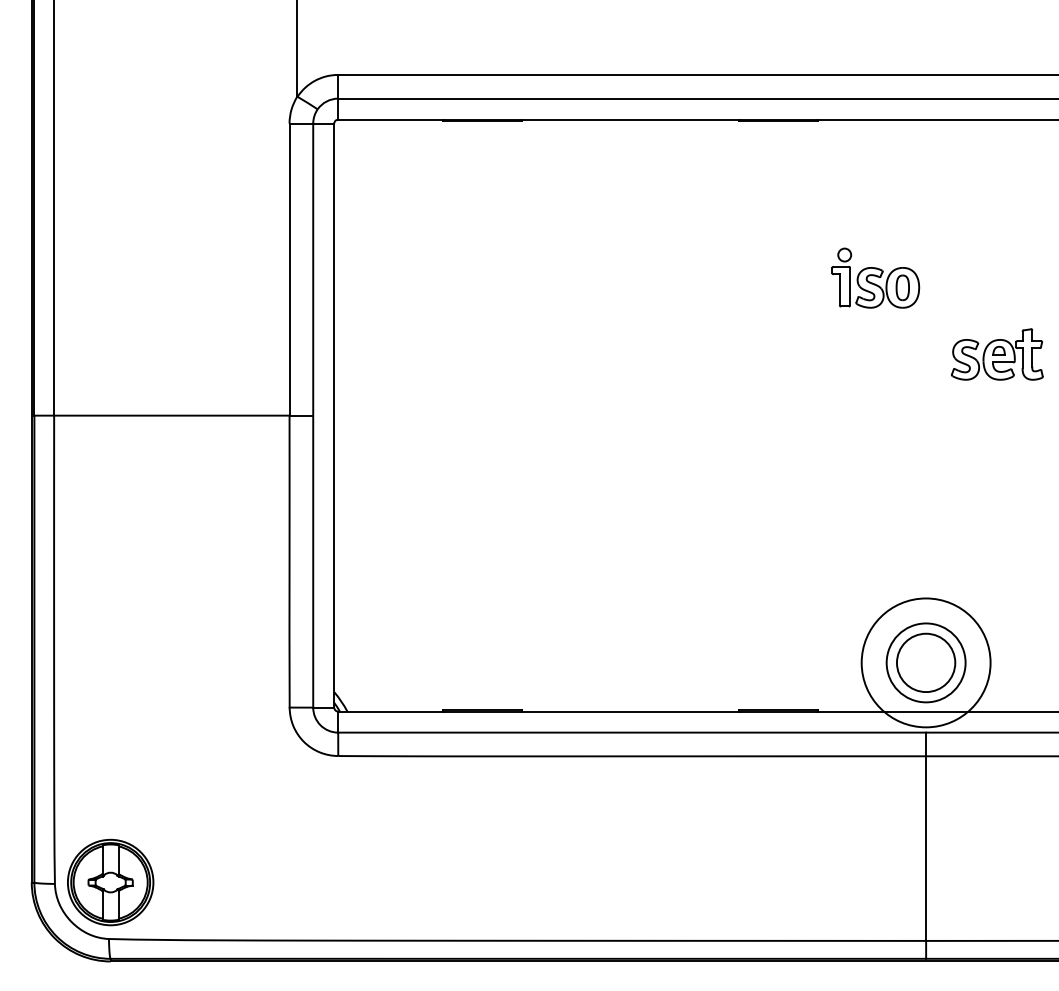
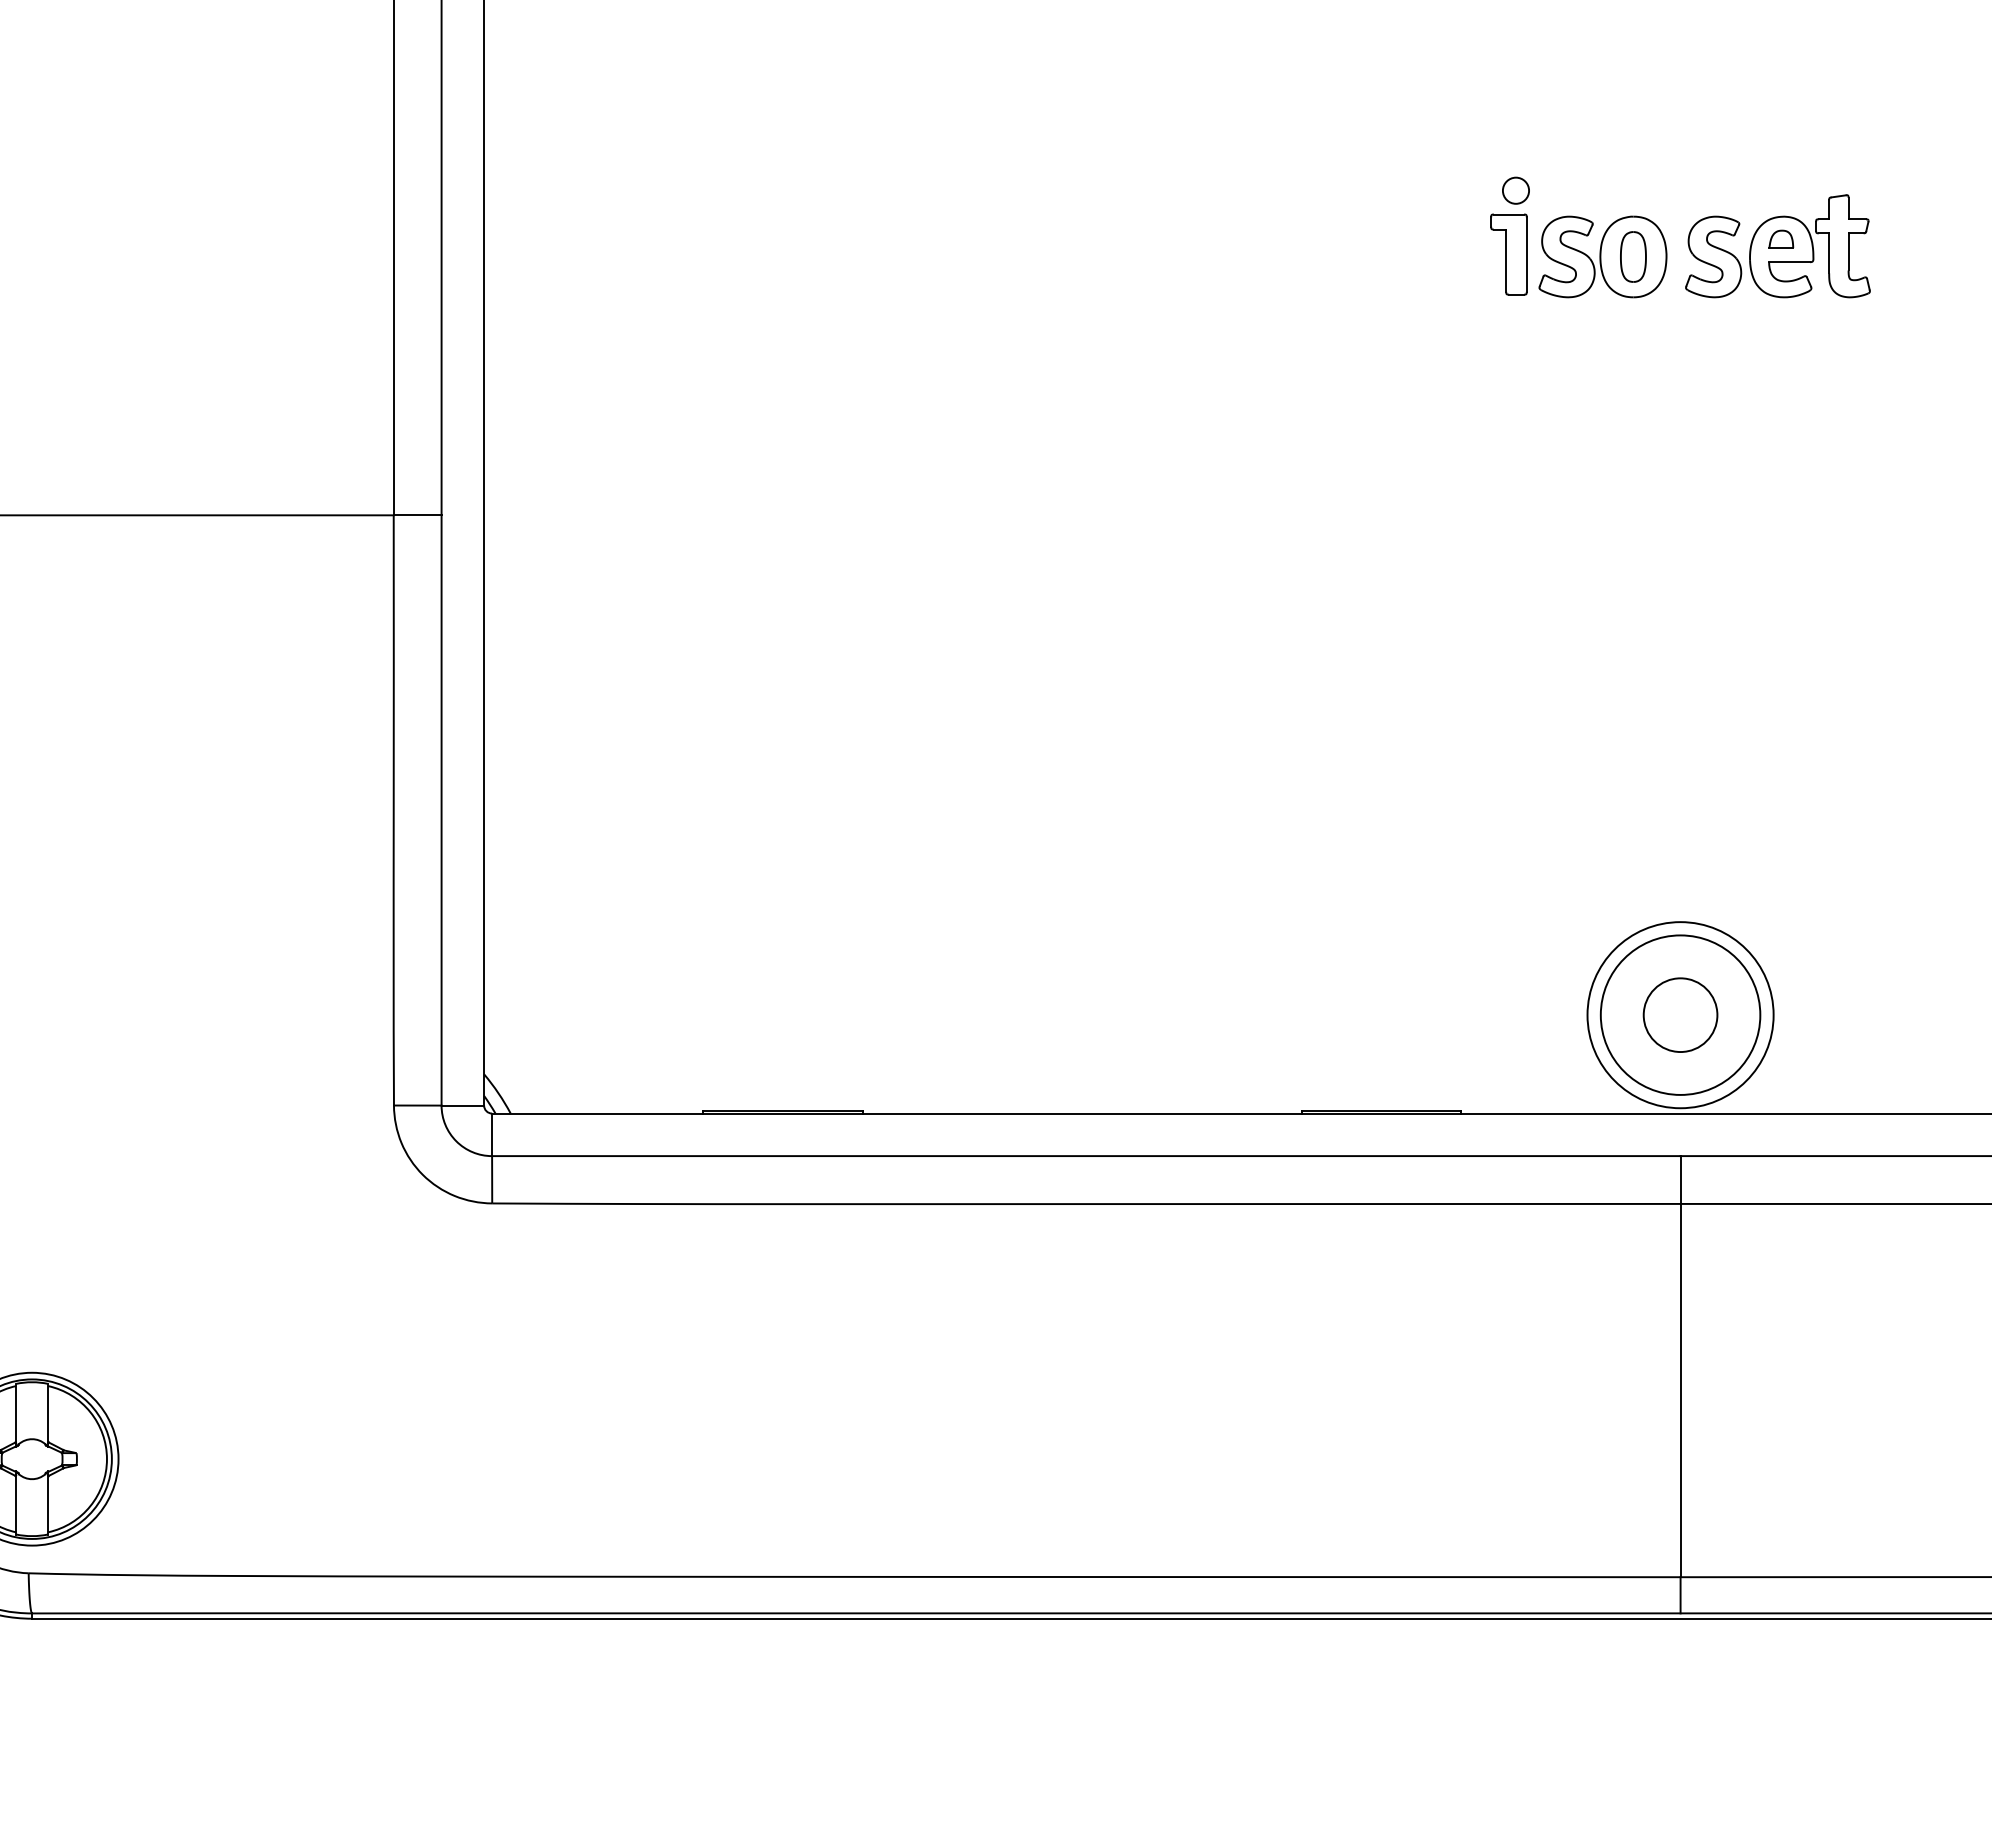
part: (997, 354) -> (1778, 246), moved
circle: (925, 662) -> (1679, 1014), size x0.62
circle: (926, 662) -> (1681, 1014), size x0.71

